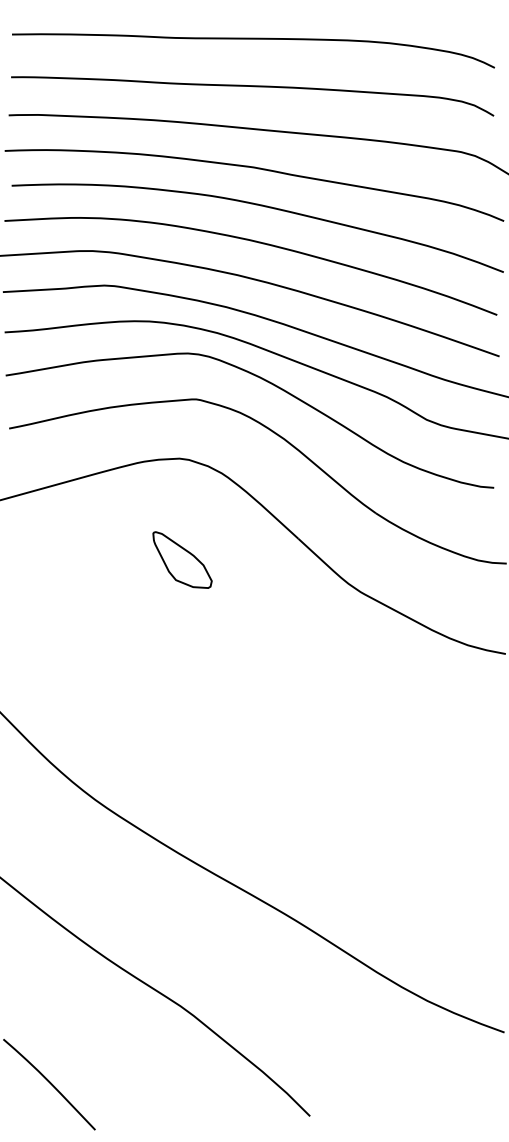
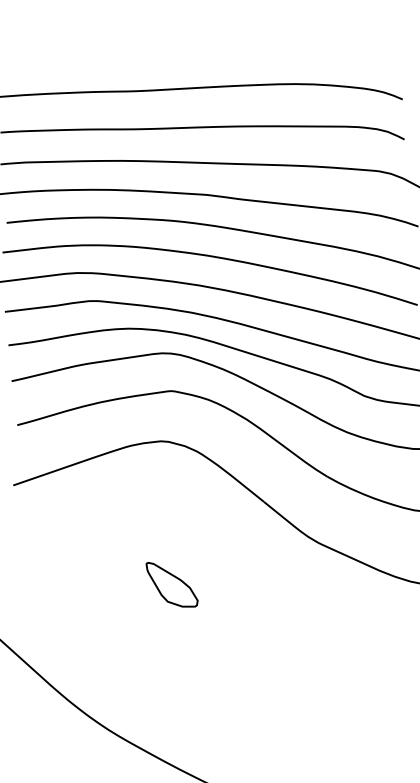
part: (182, 559) -> (172, 584), moved

